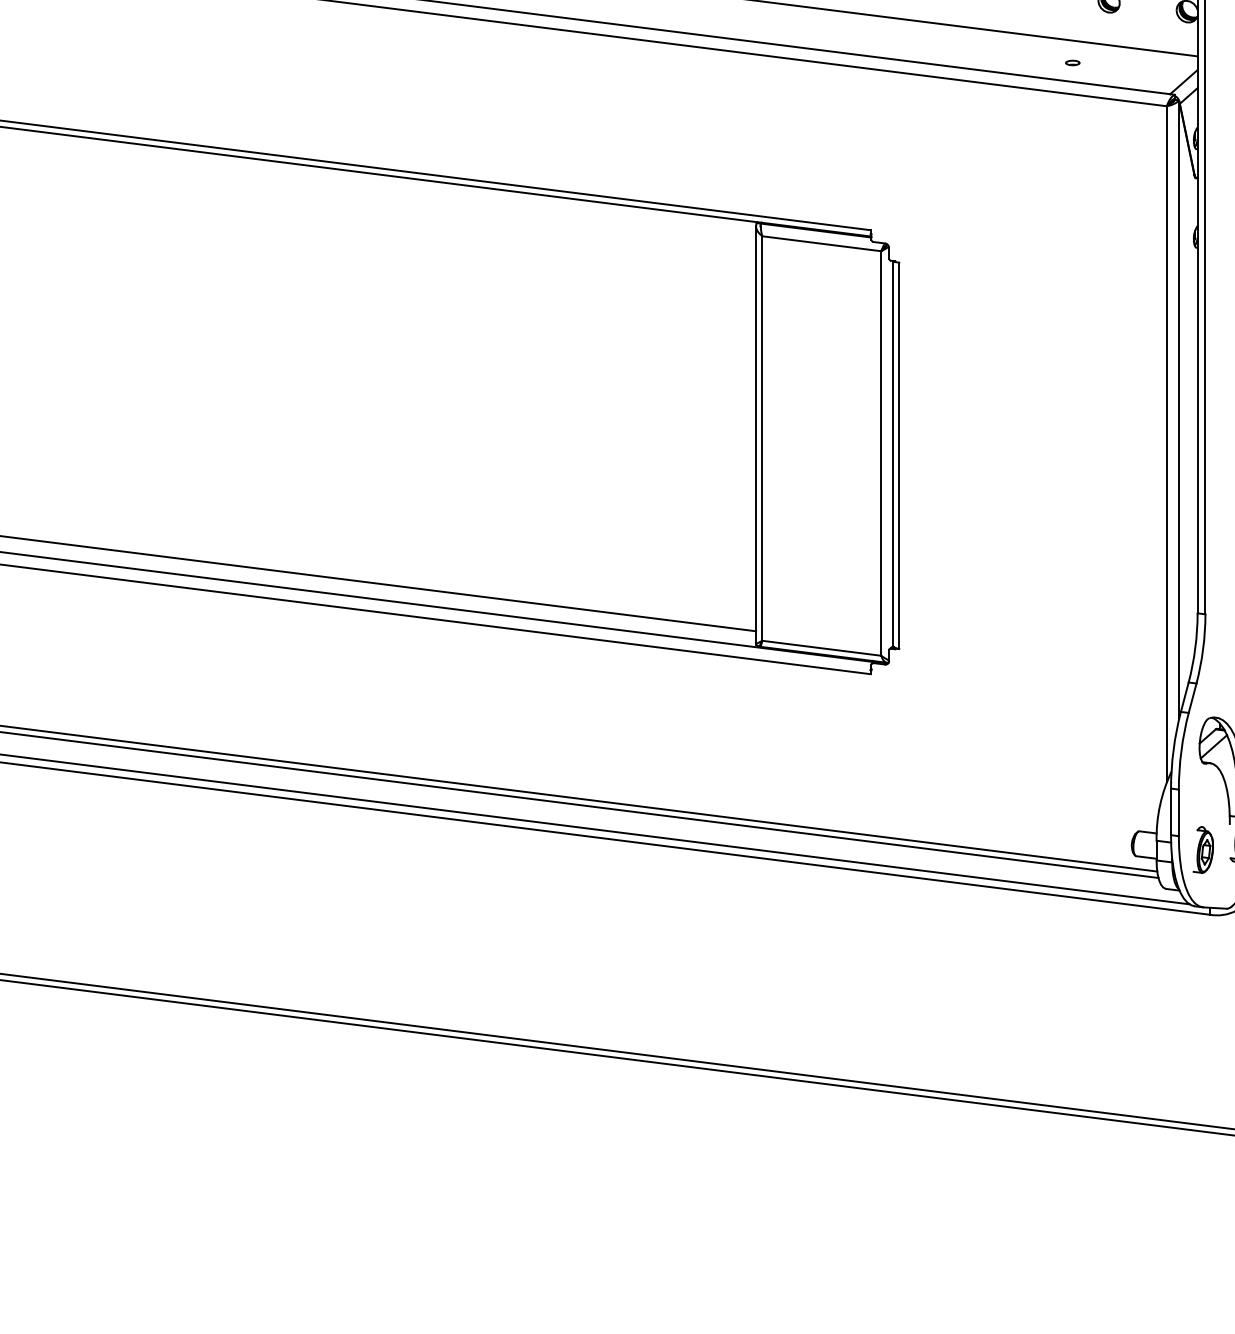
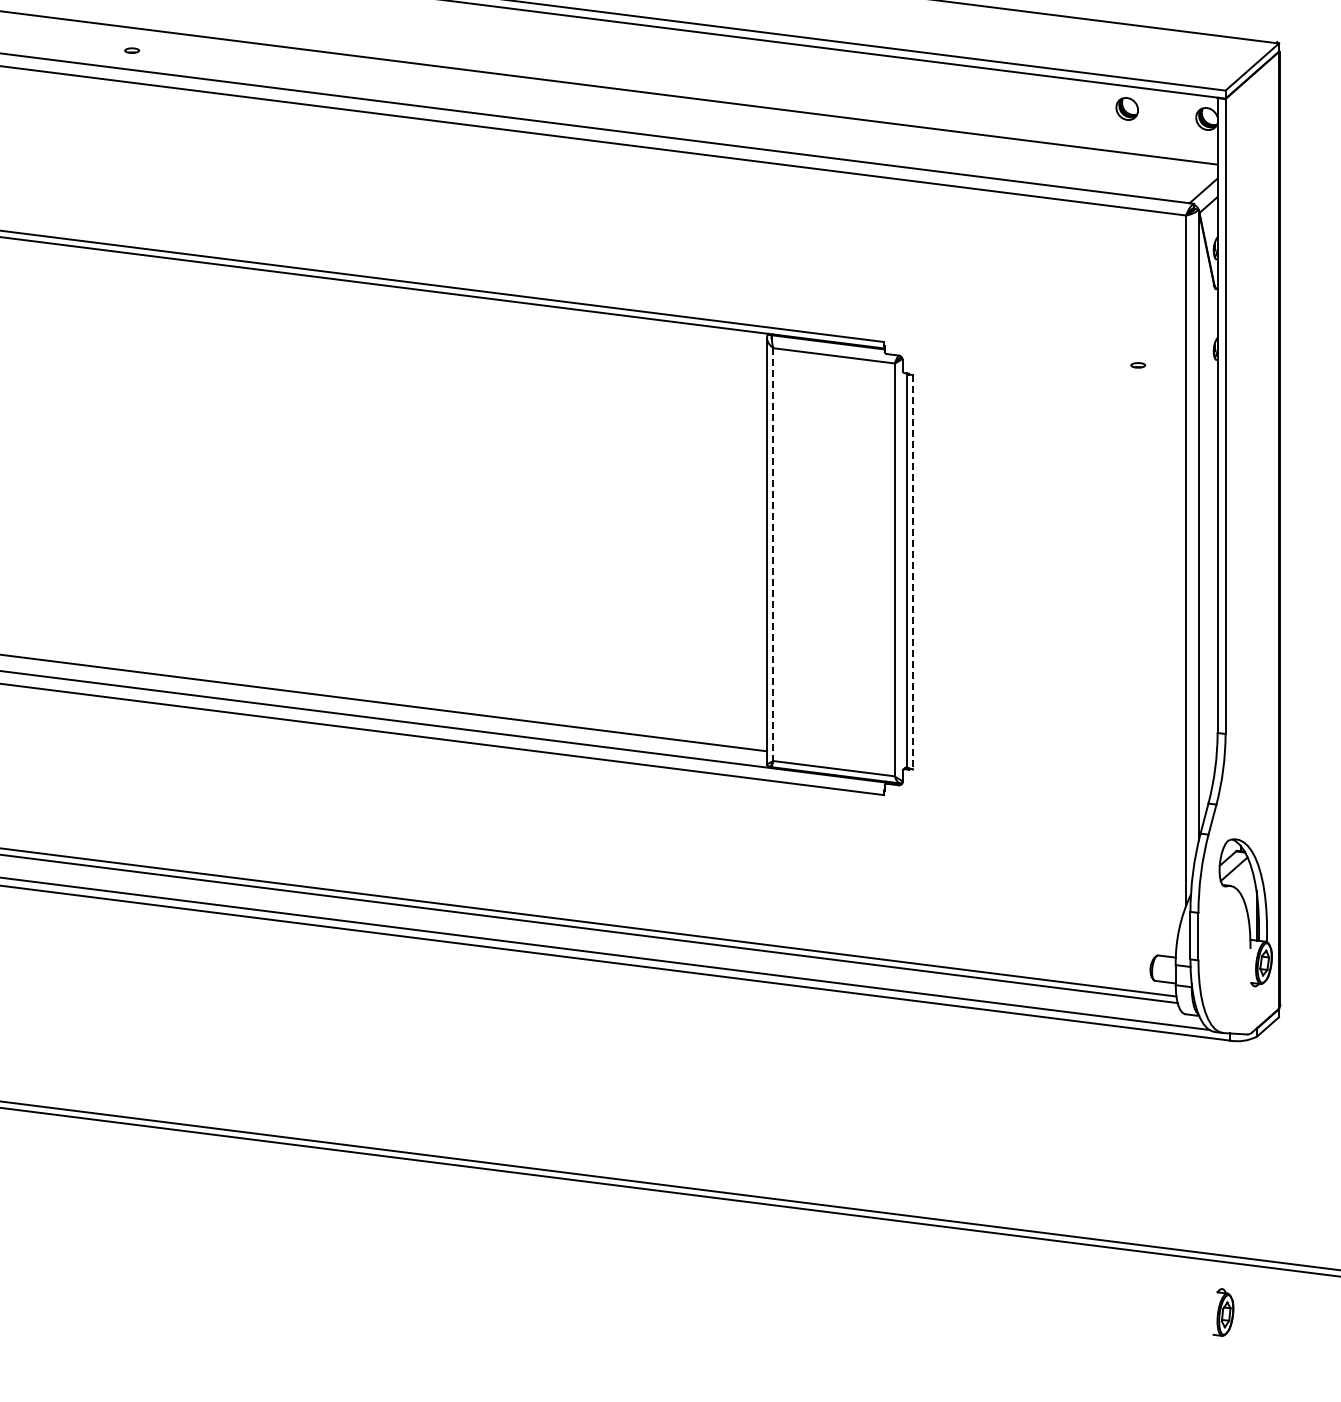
part: (1073, 63) -> (1138, 365), moved
line: (762, 439) -> (773, 555), solid -> dashed
line: (899, 456) -> (913, 572), solid -> dashed
part: (1203, 849) -> (1223, 1312), moved

